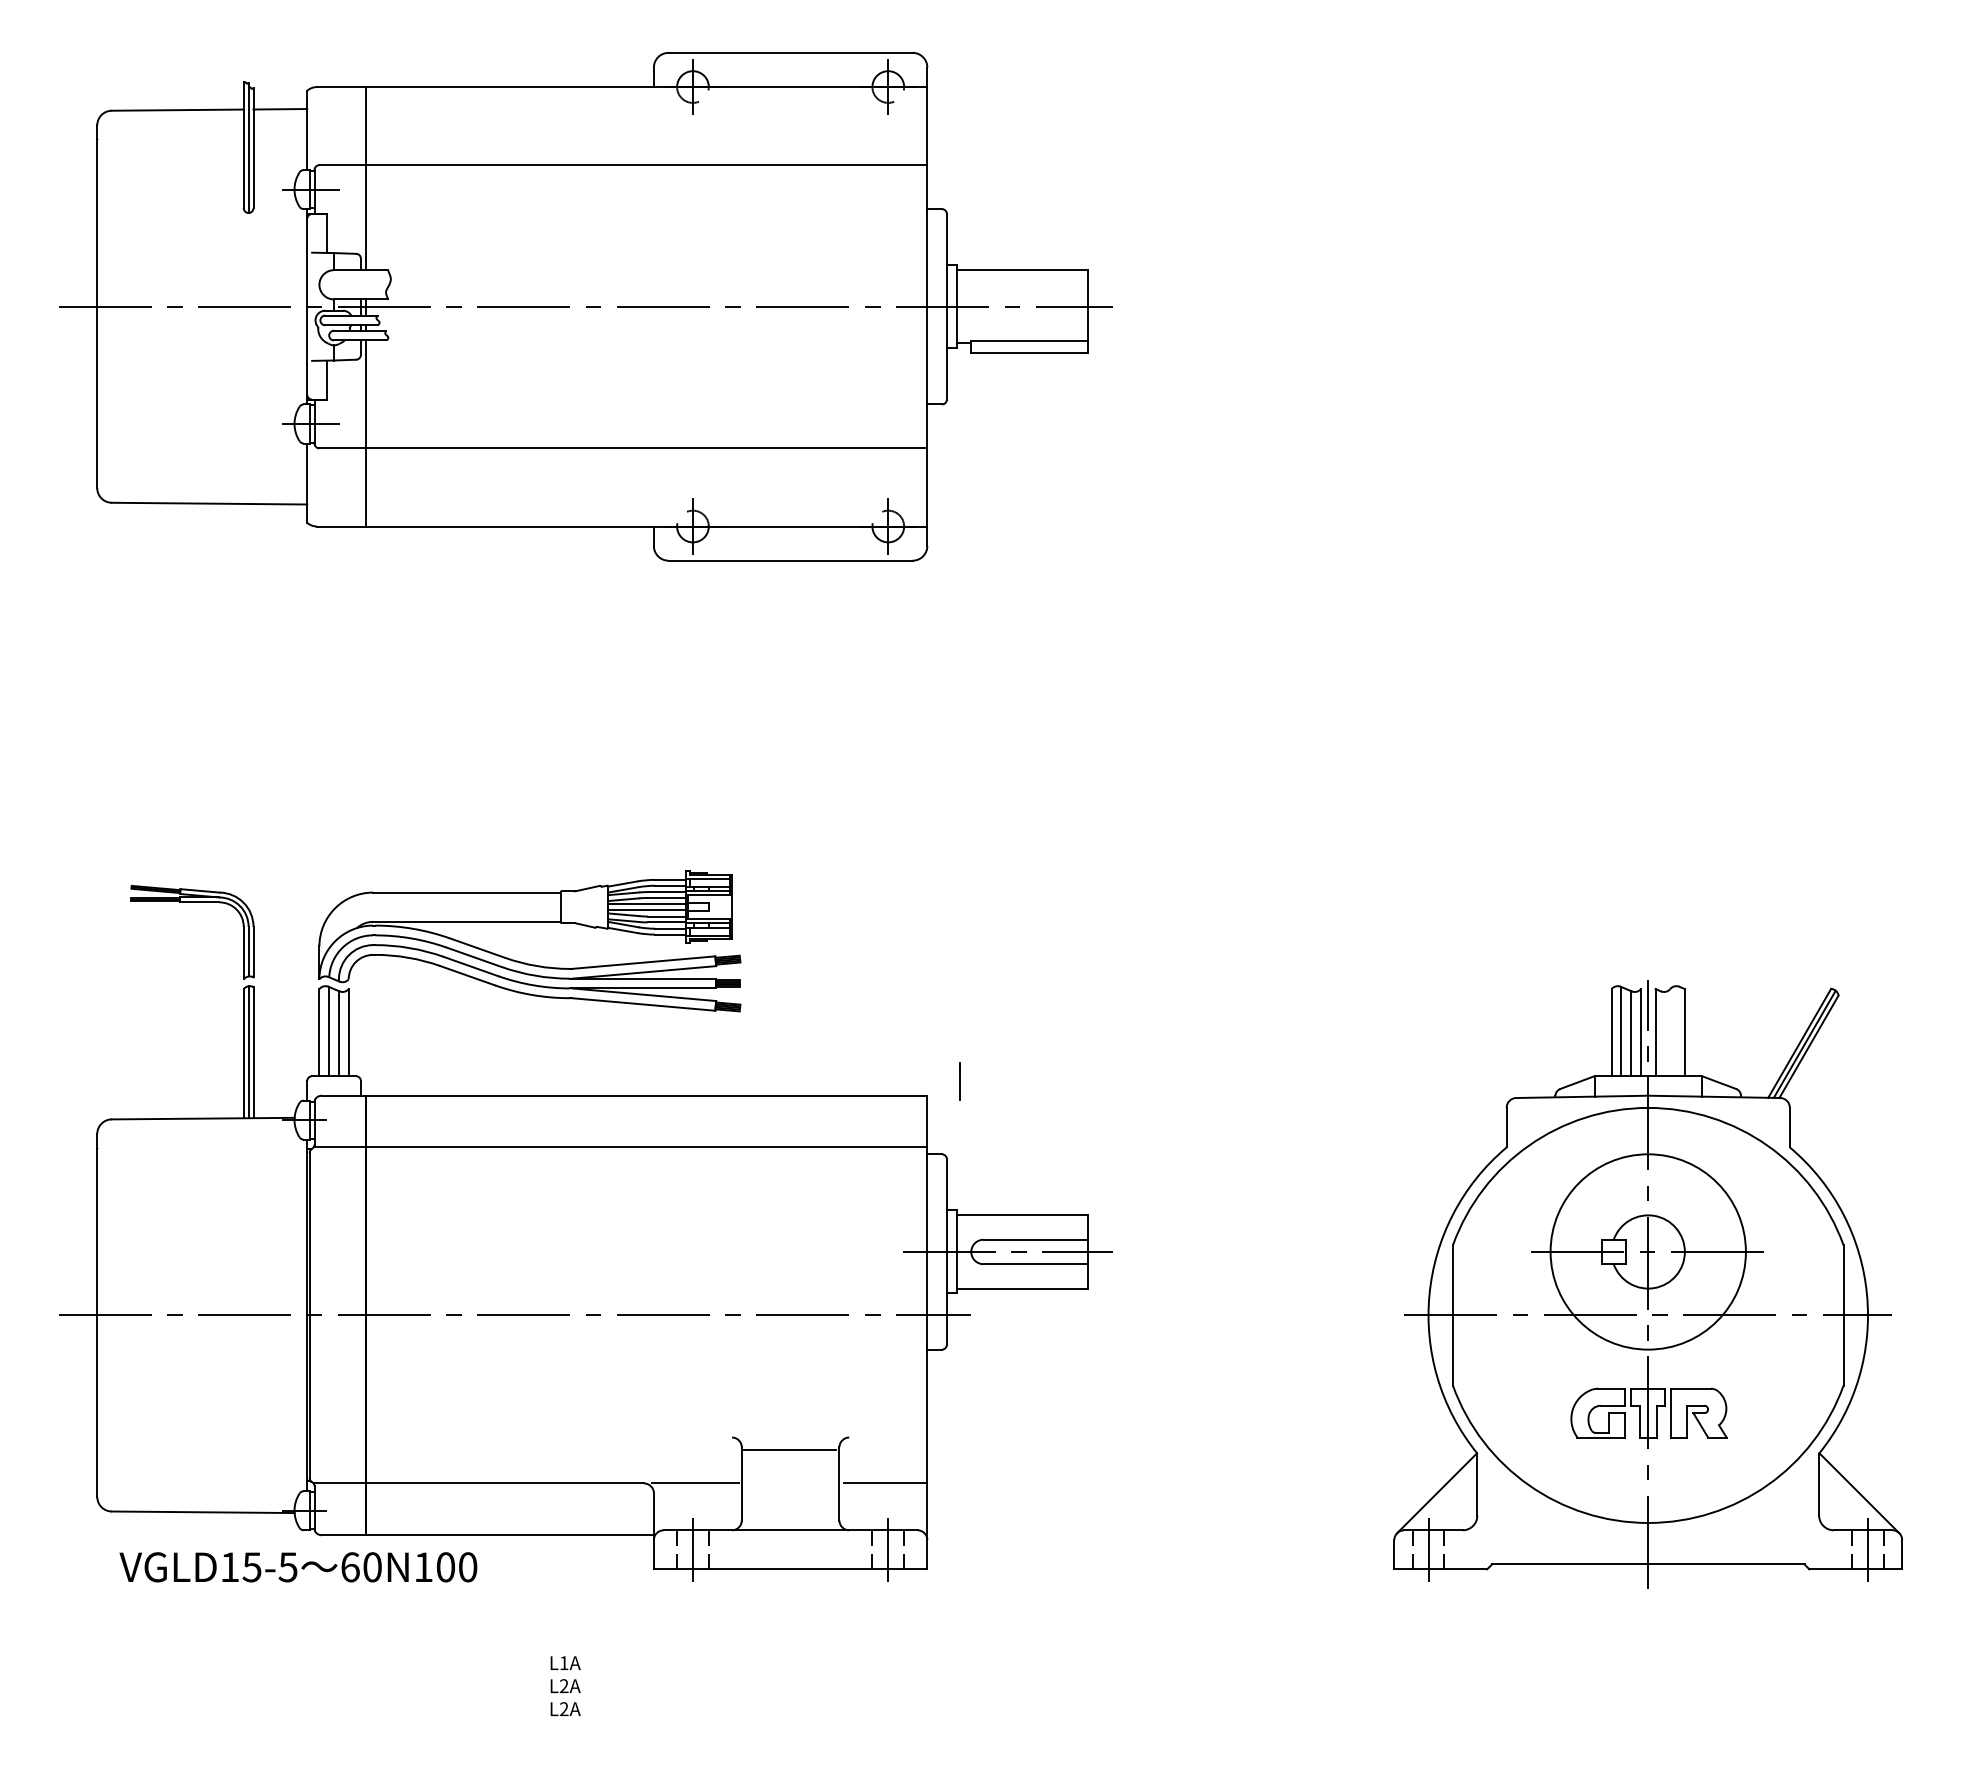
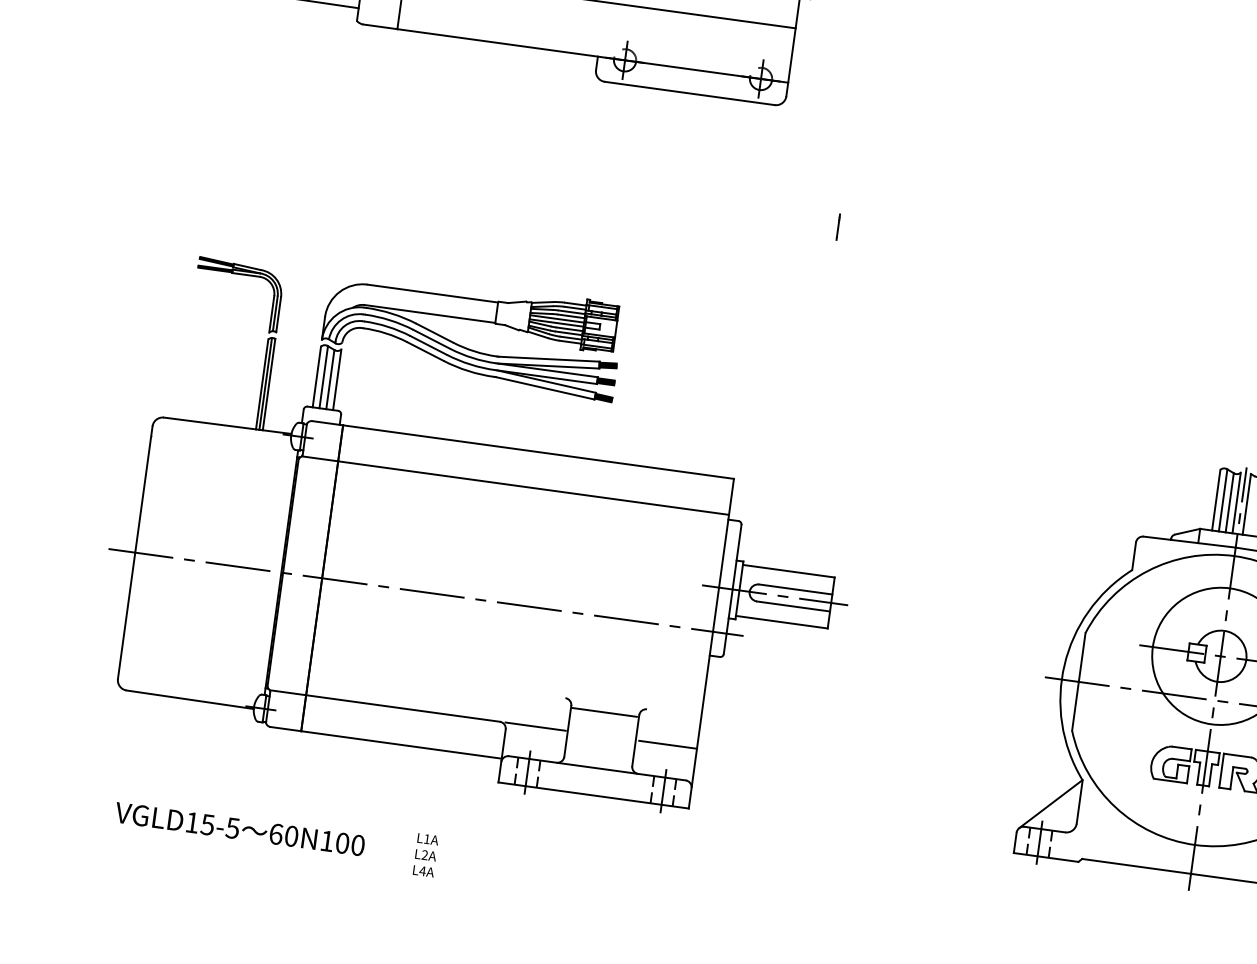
line: (959, 1081) -> (838, 227), moved
text: (298, 1567) -> (240, 829), moved
text: (563, 1709) -> (422, 871), L2A -> L4A

